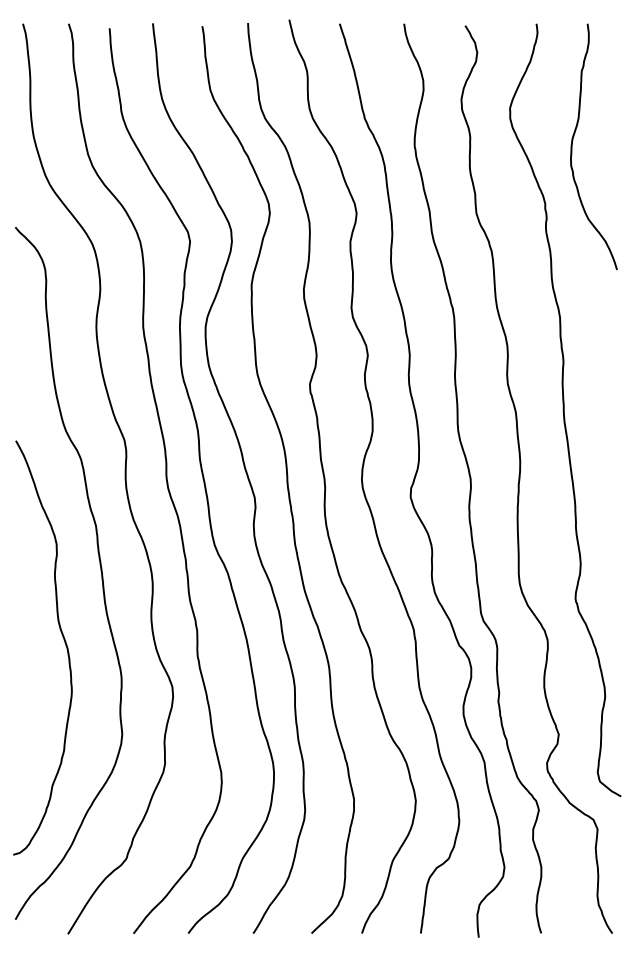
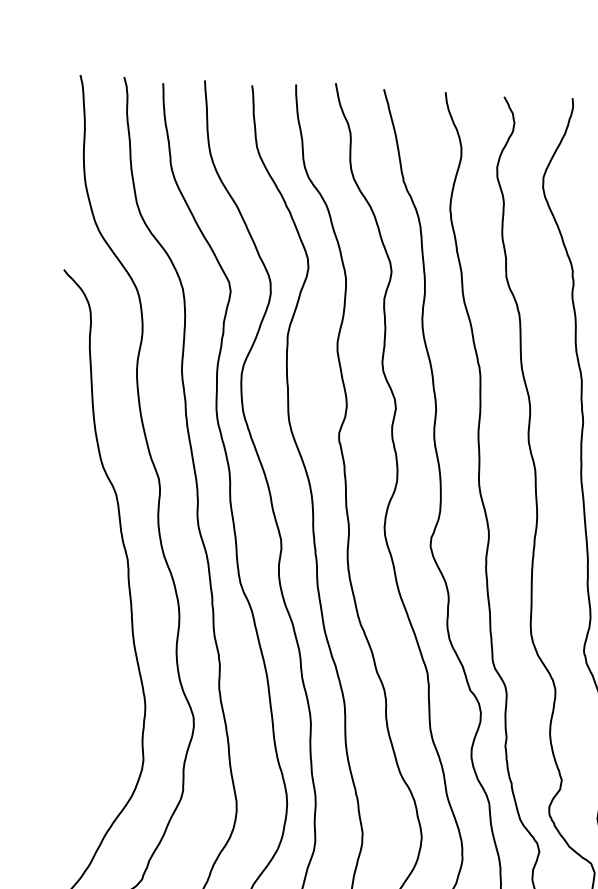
curve: (62, 637) -> (90, 664), removed

